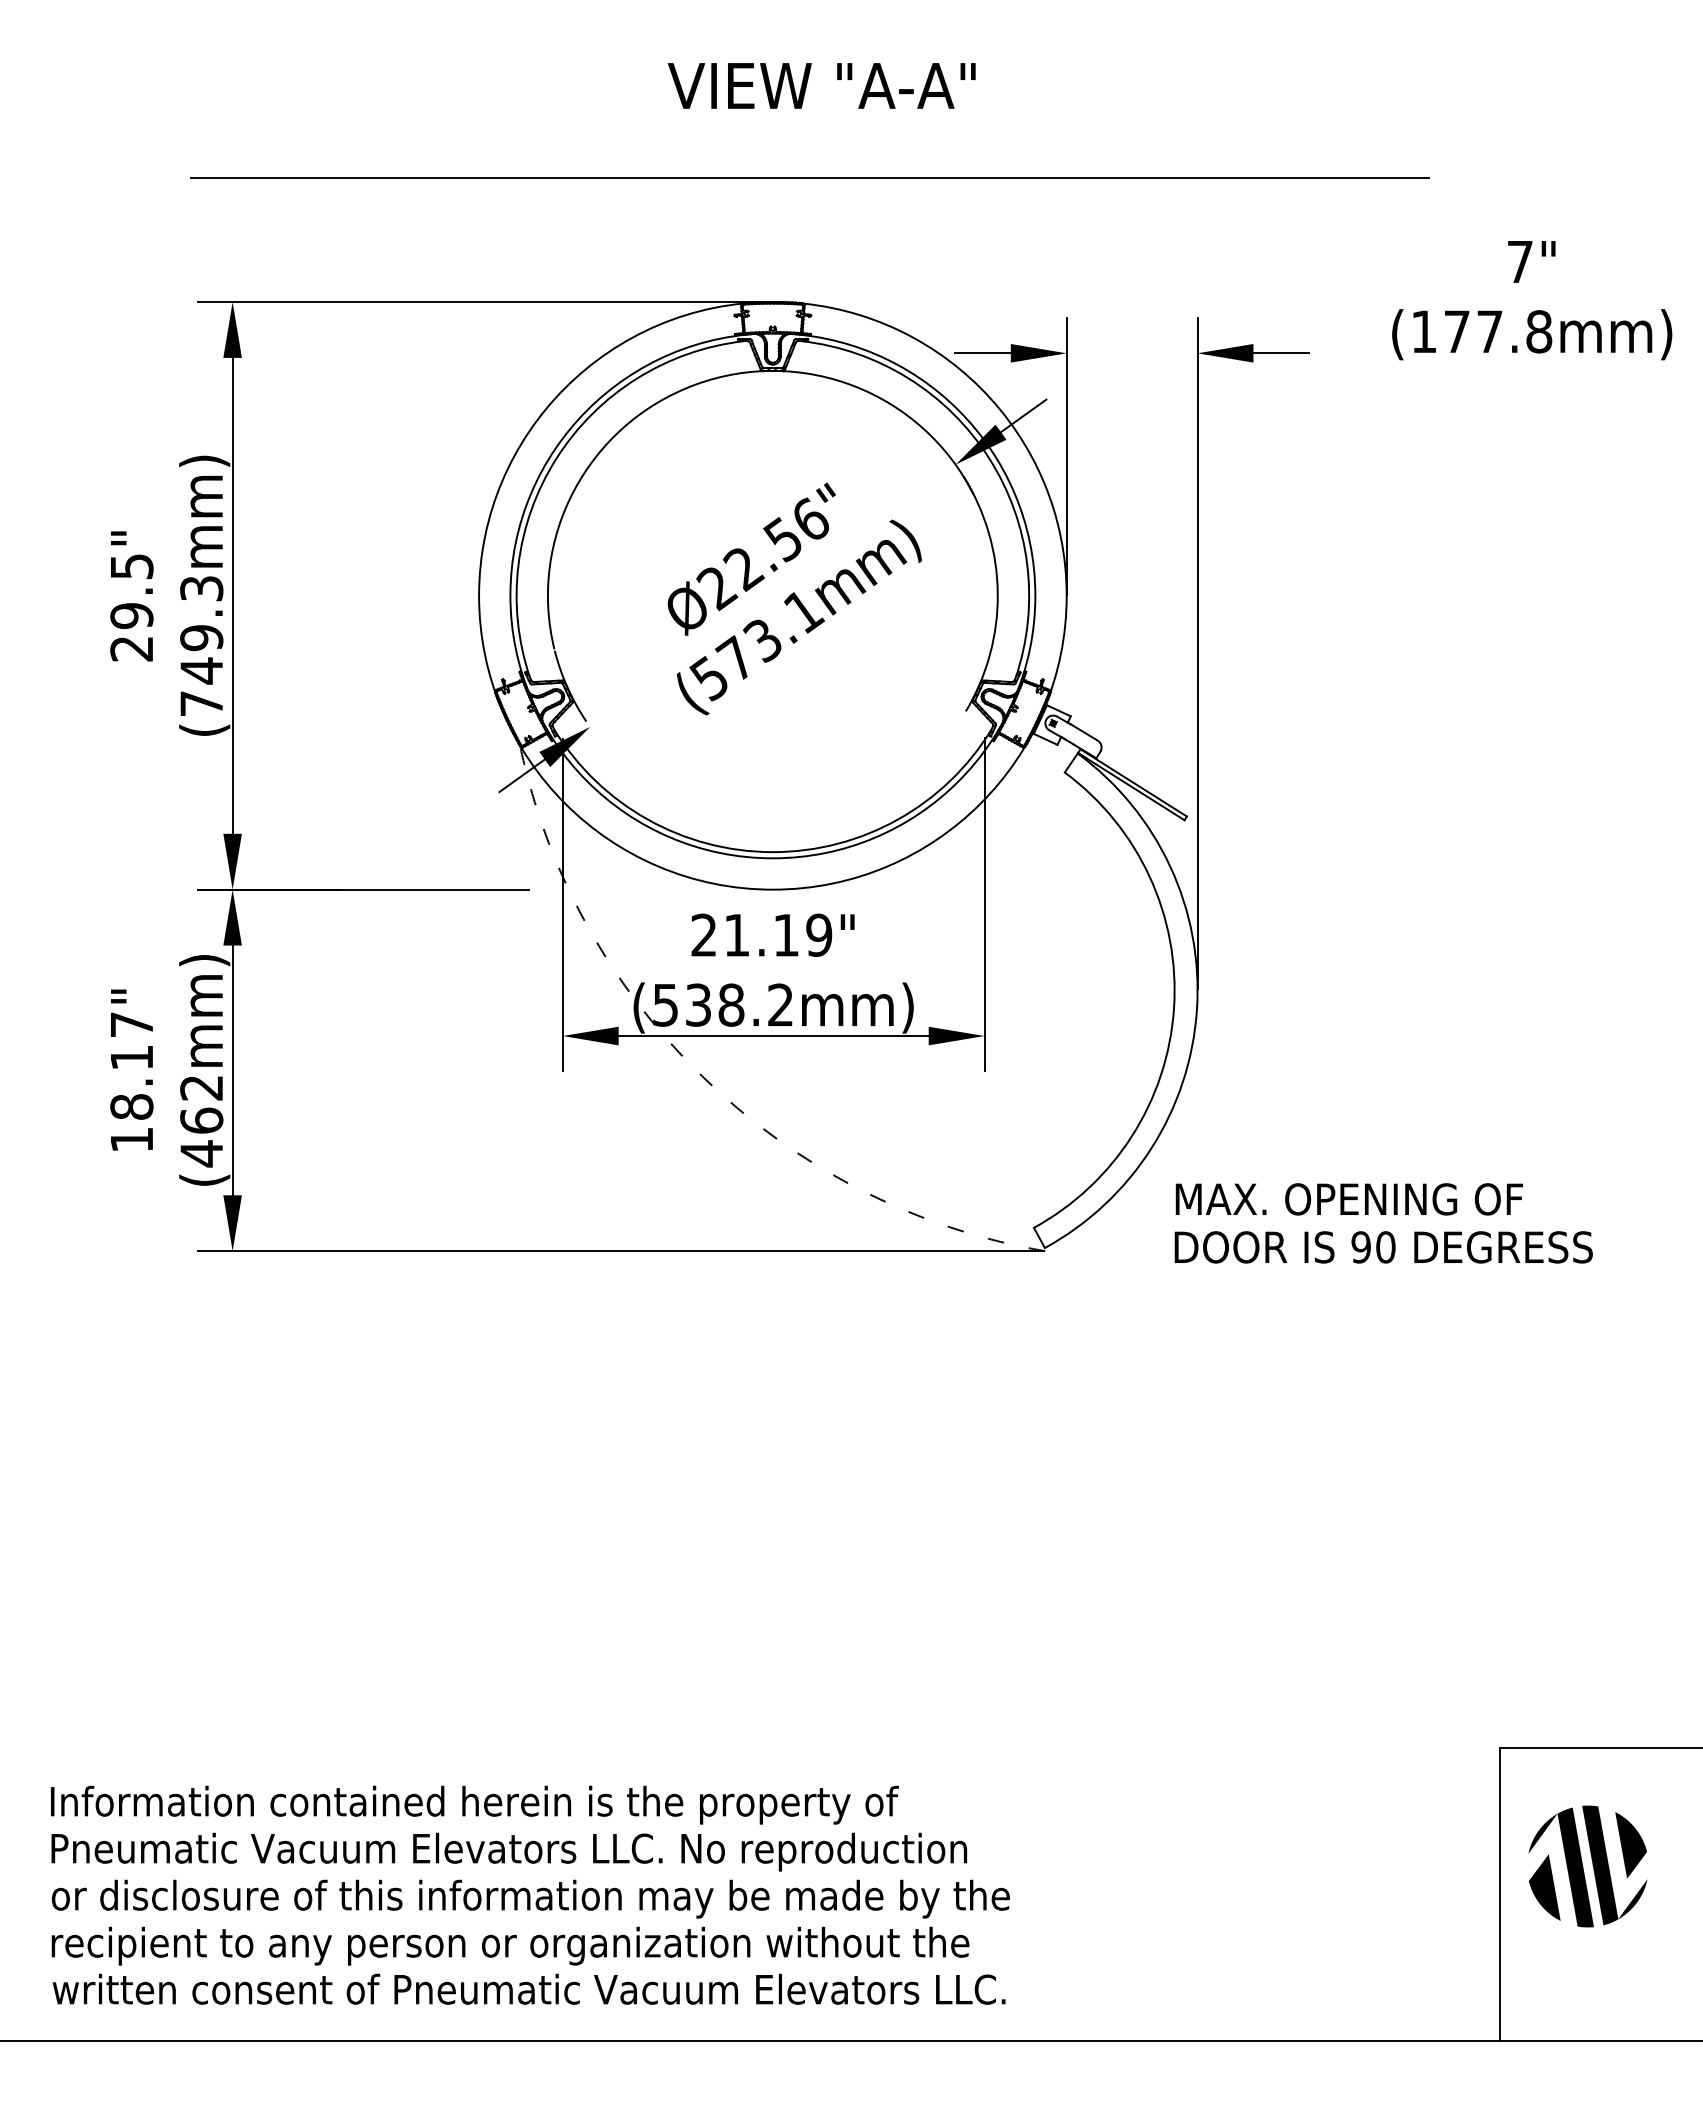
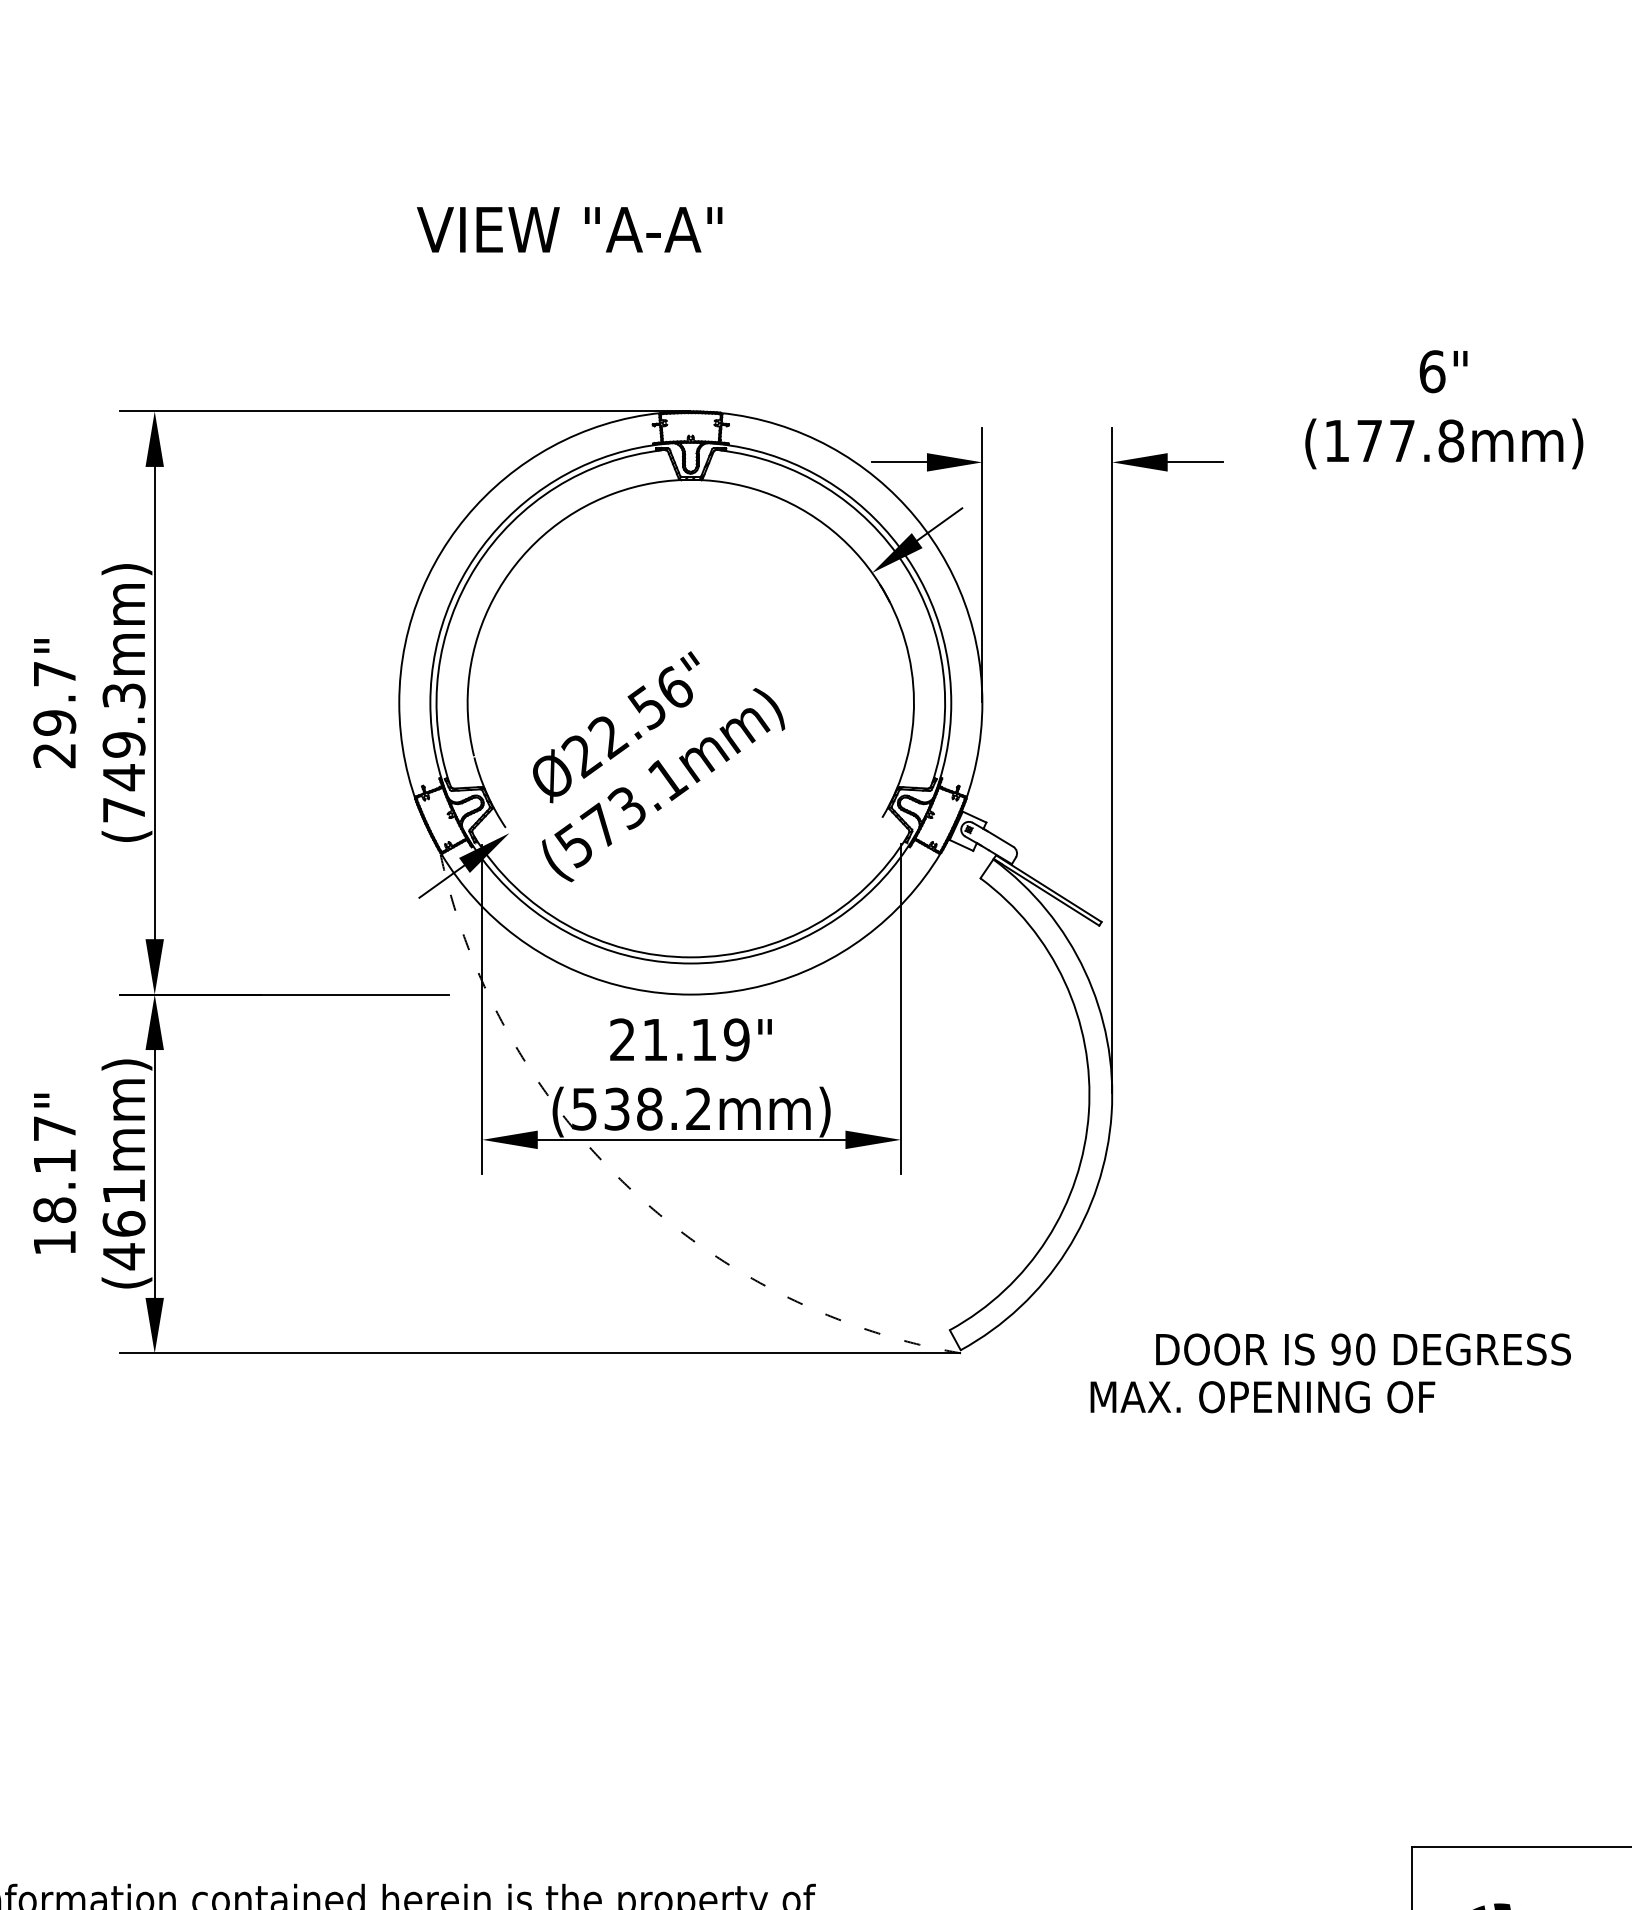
text: (821, 85) -> (569, 229), moved
line: (810, 178) -> (728, 288), removed
text: (1520, 261) -> (1432, 371), 7" -> 6"
text: (132, 566) -> (55, 673), 29.5" -> 29.7"
text: (794, 598) -> (658, 766), moved
text: (201, 1088) -> (123, 1191), (462mm) -> (461mm)
text: (1348, 1199) -> (1262, 1397), moved
text: (1383, 1247) -> (1363, 1349), moved

